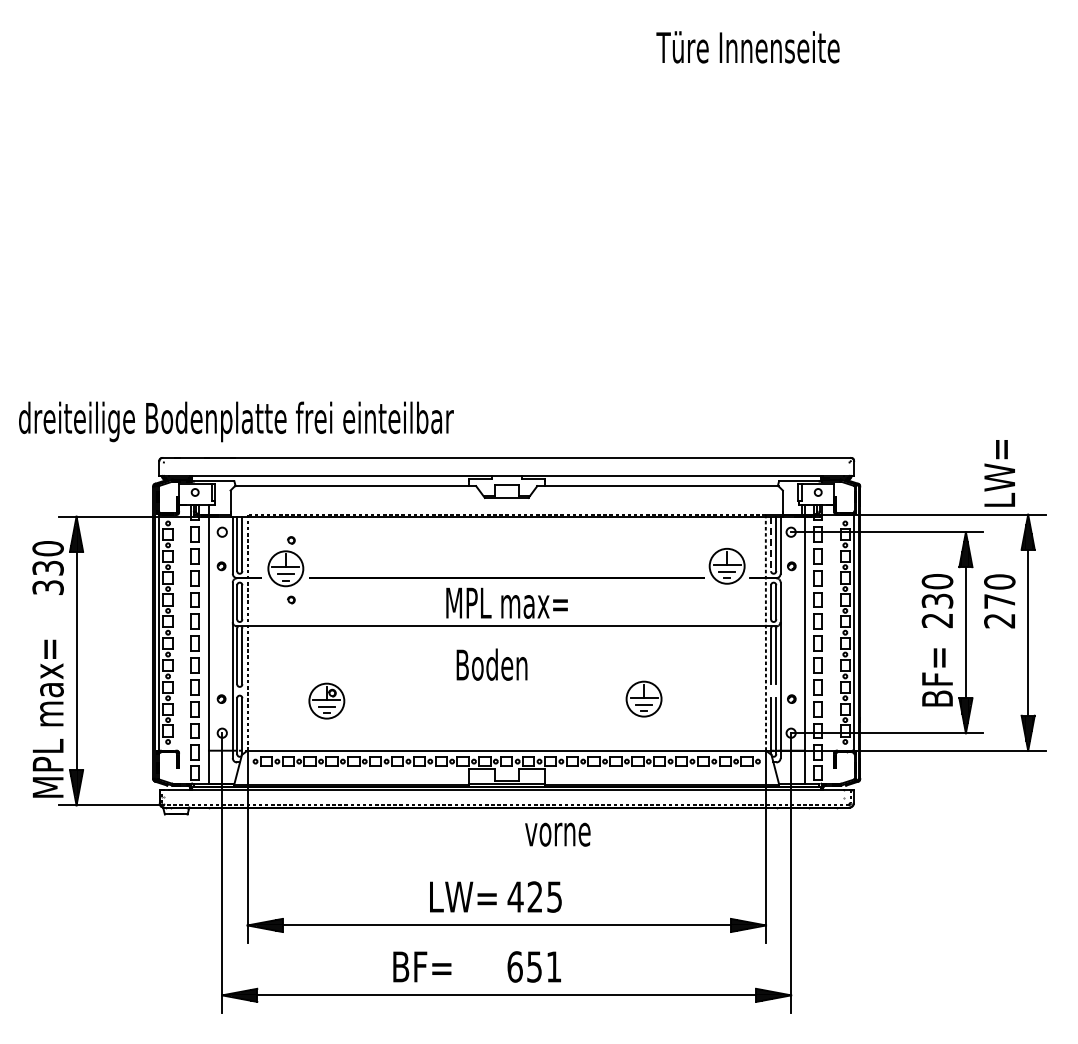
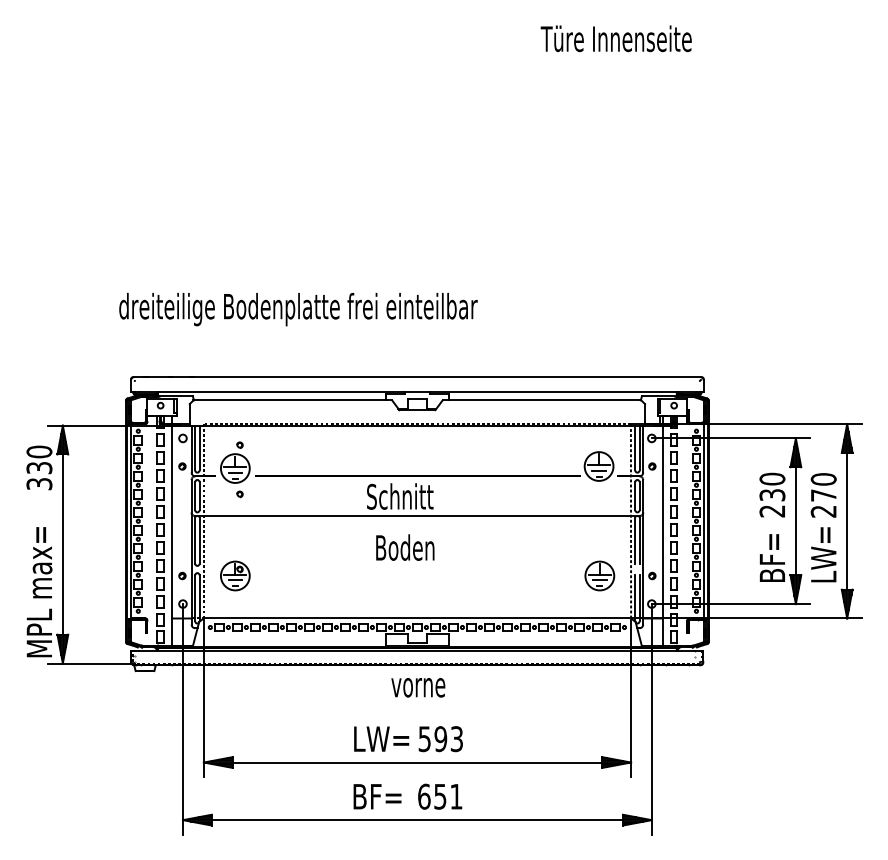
text: (236, 421) -> (298, 309), moved
text: (999, 473) -> (823, 554), moved
line: (771, 544) -> (635, 448), dashed -> solid
text: (506, 602) -> (417, 496), MPL max= -> Schnitt
part: (643, 698) -> (599, 575), moved
part: (326, 700) -> (235, 575), moved
text: (557, 834) -> (418, 687), moved
text: (534, 896) -> (440, 738), 425 -> 593
text: (422, 966) -> (377, 796), moved

